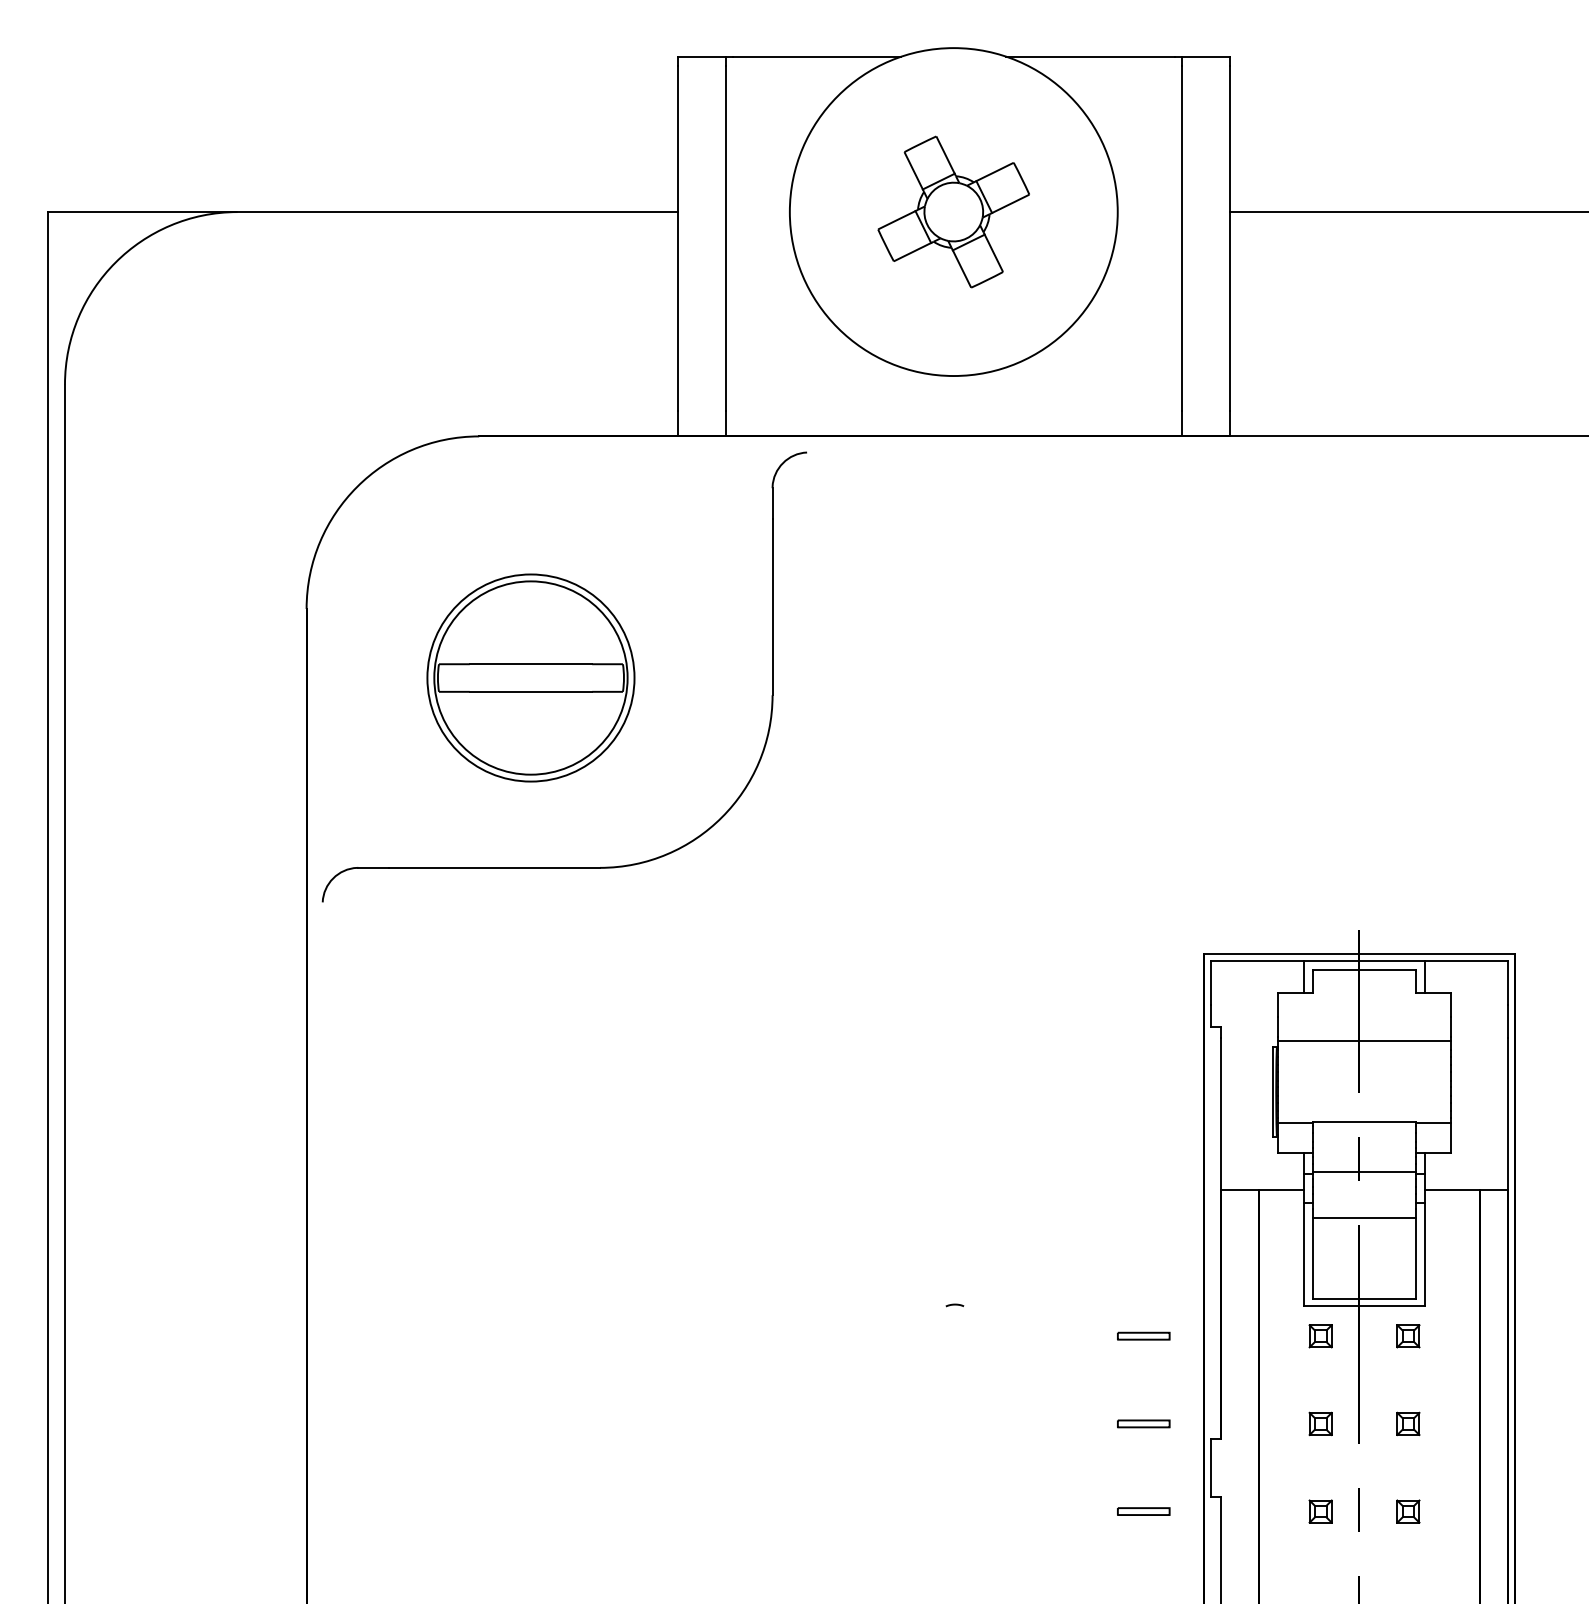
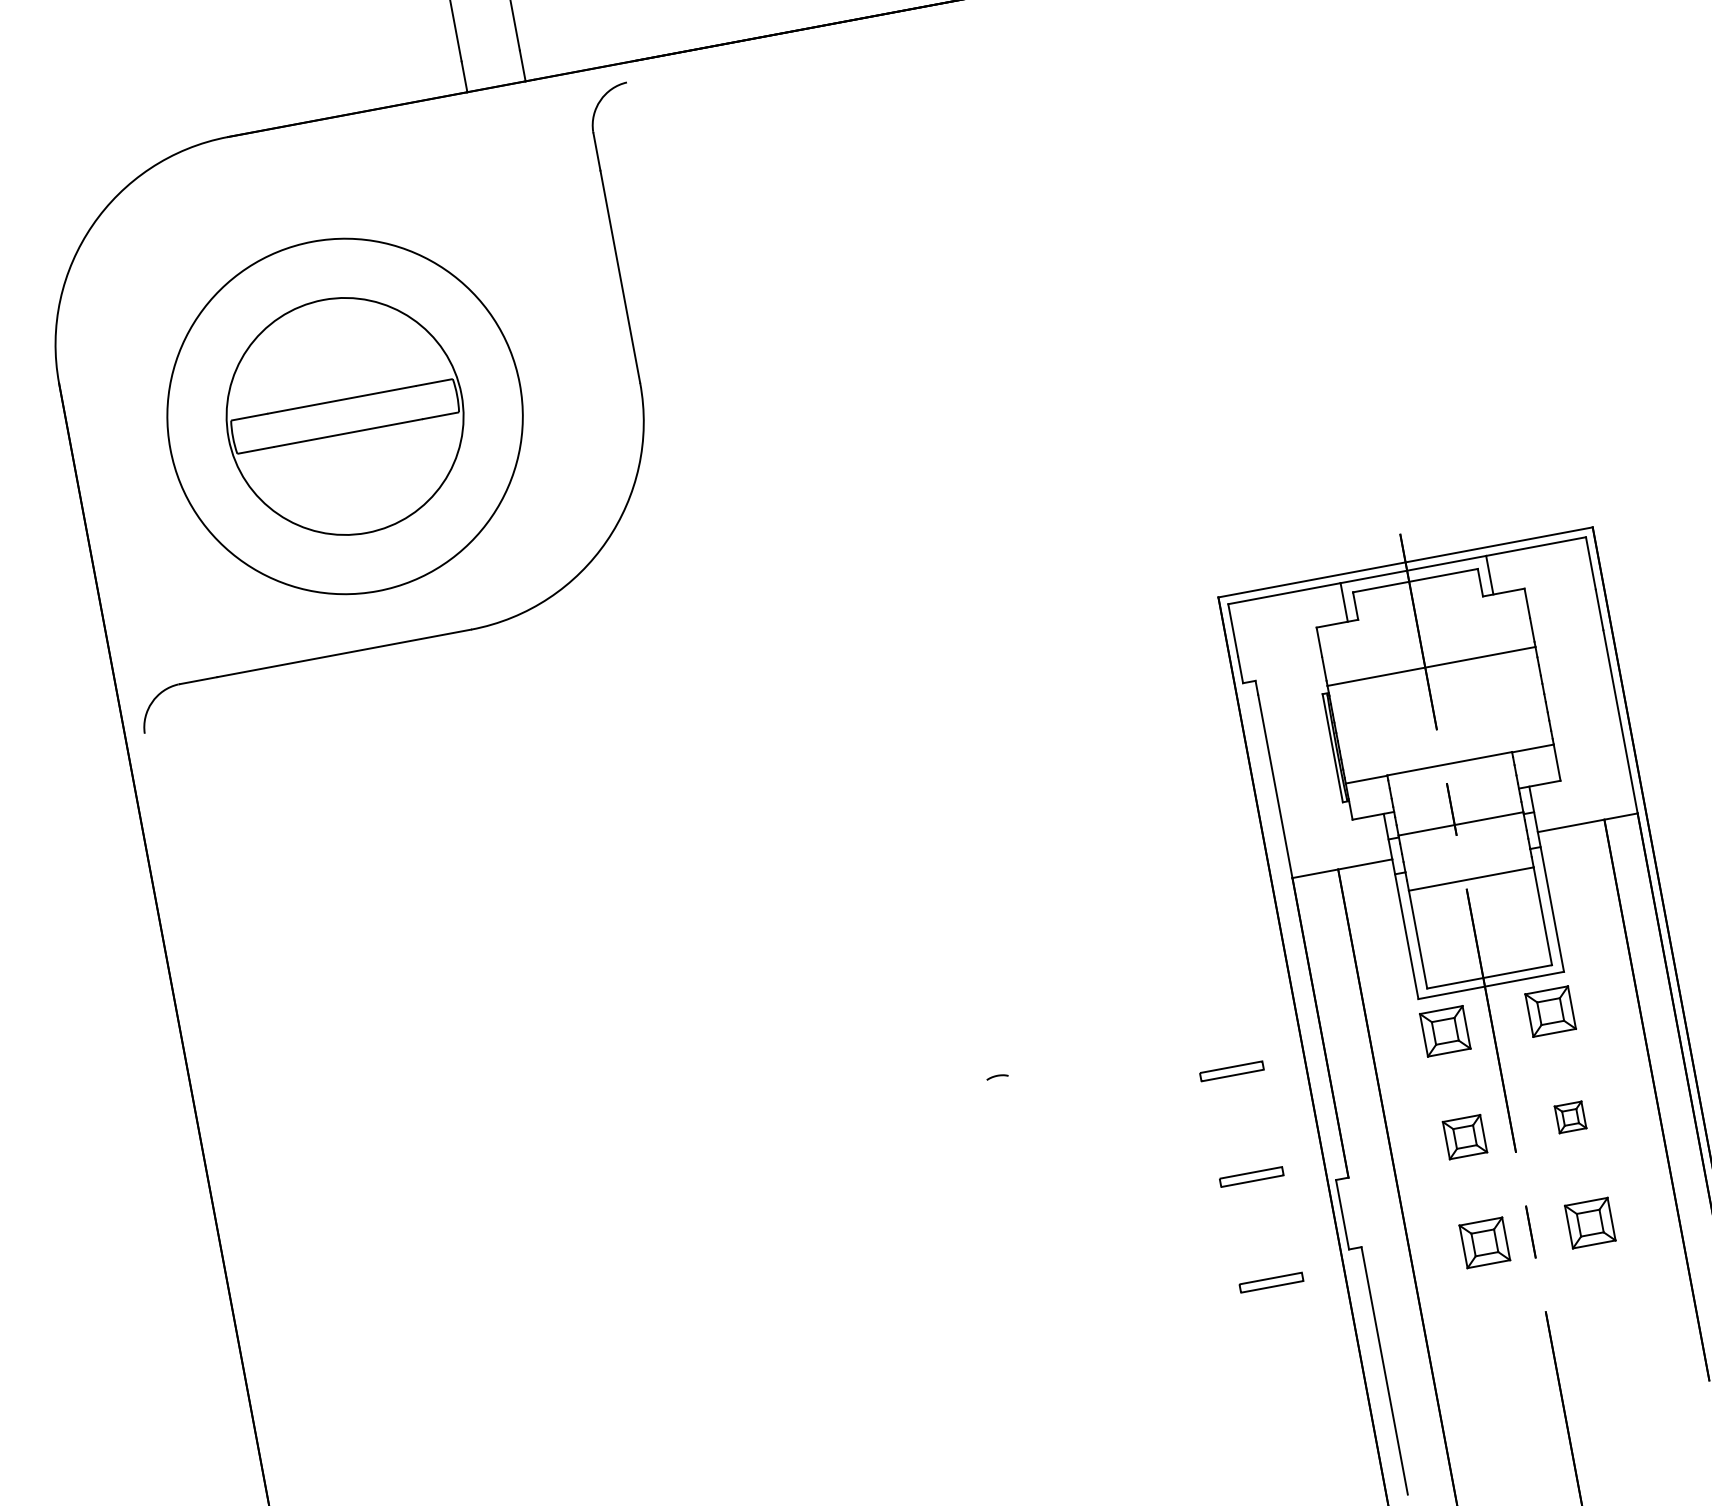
circle: (530, 677) -> (344, 415), size x1.4
part: (1320, 1336) -> (1444, 1031), size x1.6
part: (1408, 1336) -> (1551, 1012), size x1.6
part: (1320, 1423) -> (1464, 1136), size x1.4
part: (1320, 1511) -> (1484, 1242), size x1.6
part: (1408, 1511) -> (1590, 1222), size x1.6

